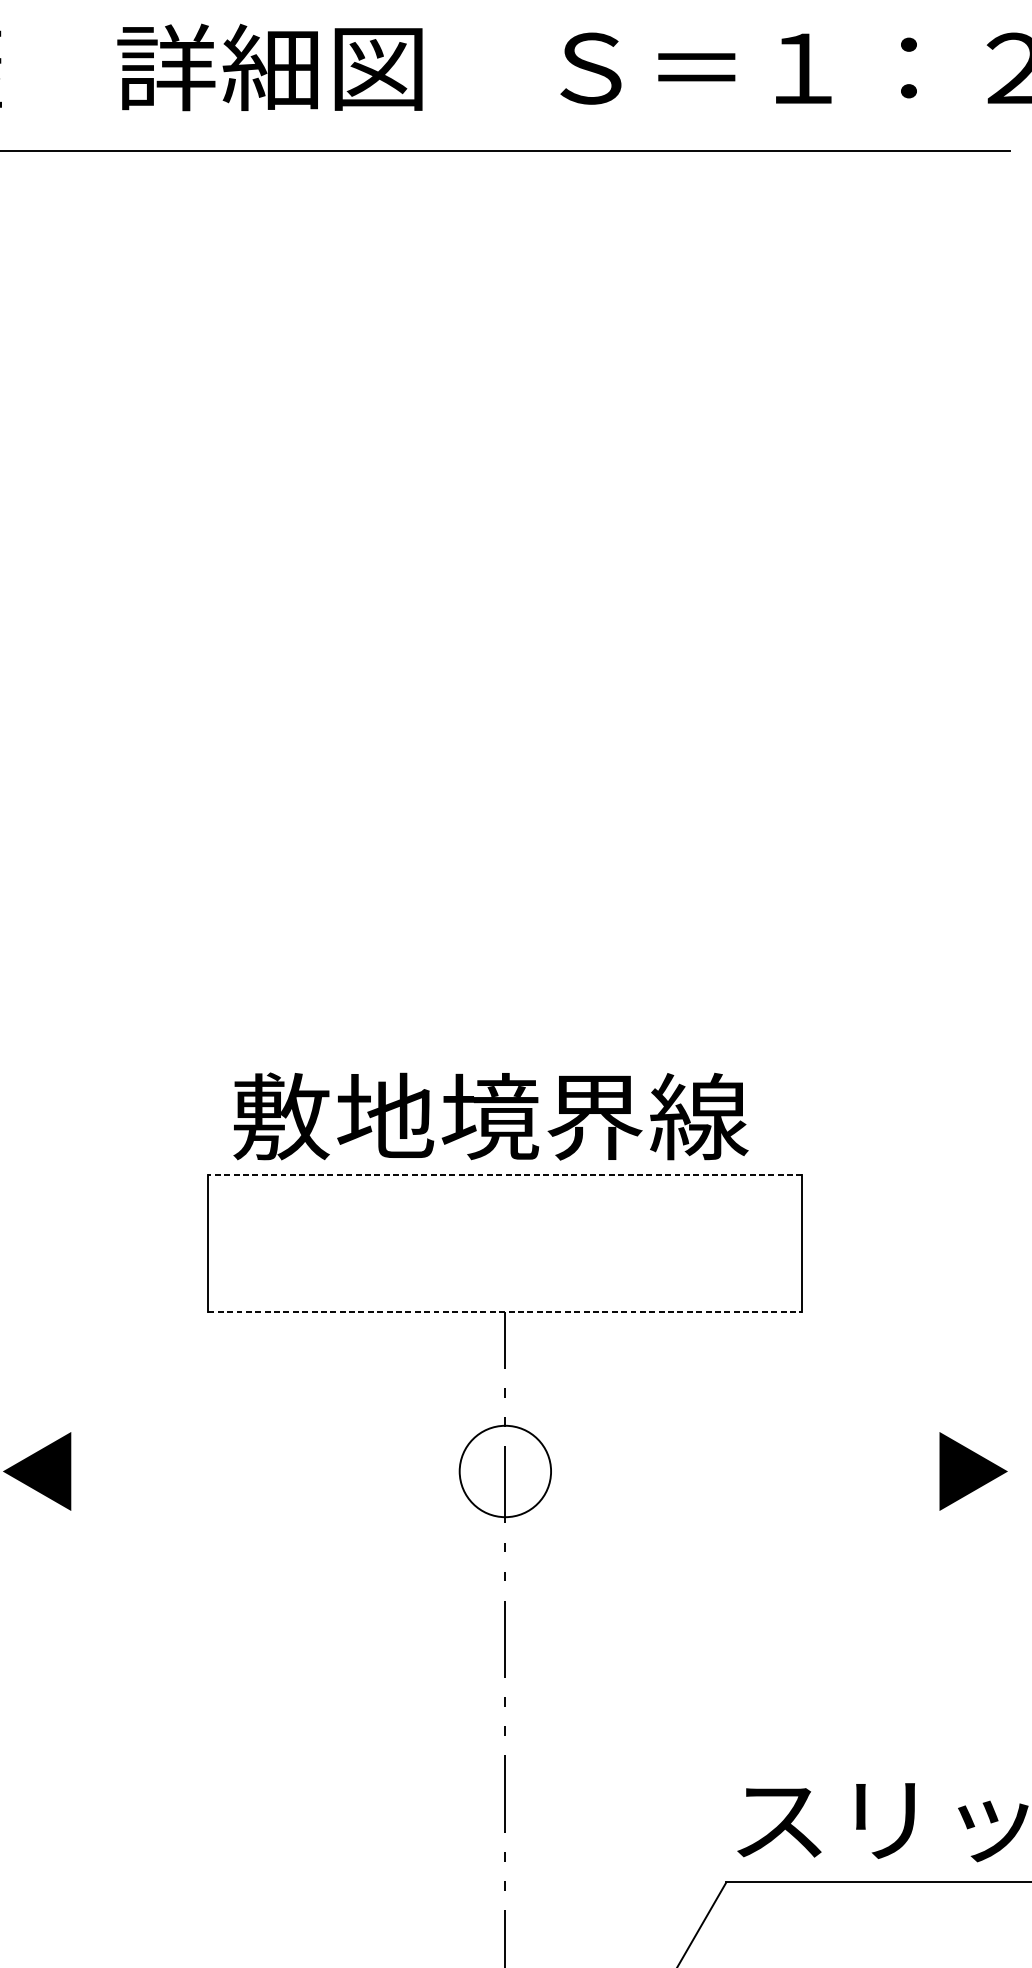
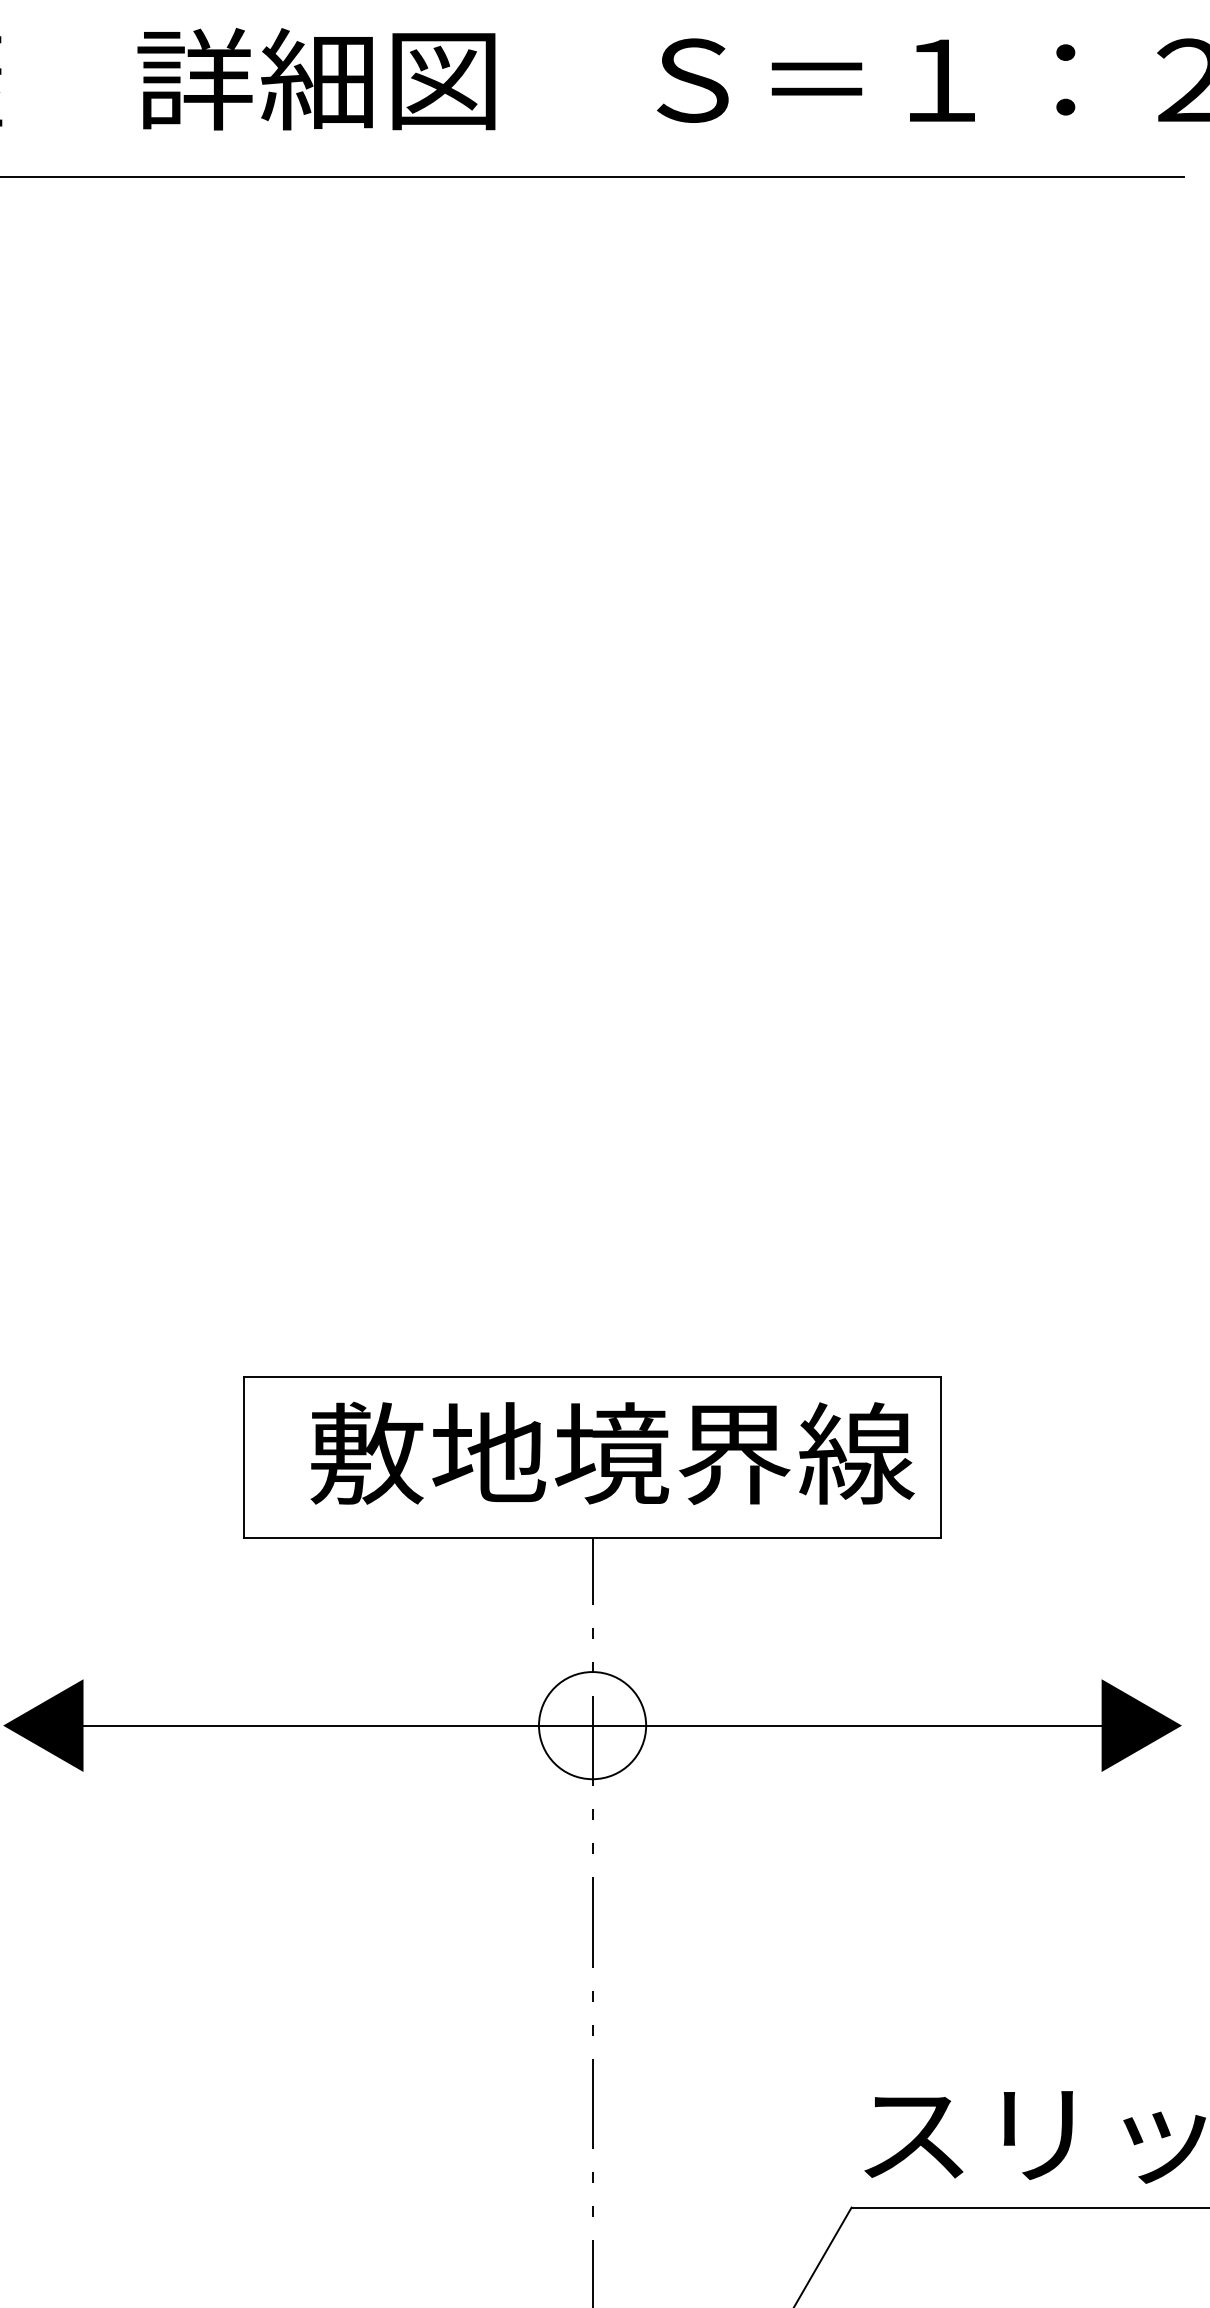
text: (490, 1115) -> (612, 1452), moved
line: (505, 1174) -> (592, 1377), dashed -> solid
line: (506, 1311) -> (593, 1538), dashed -> solid
line: (505, 1471) -> (592, 1725), added

